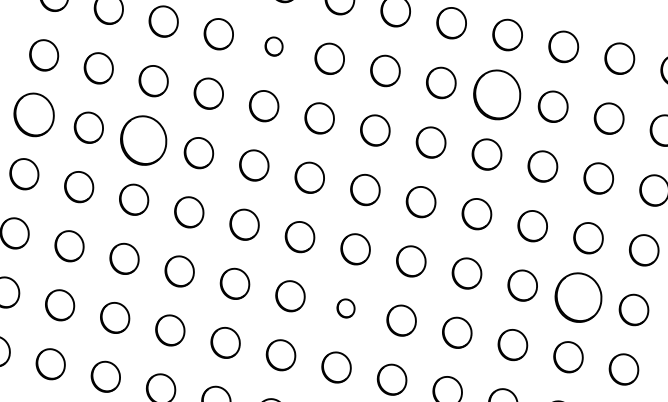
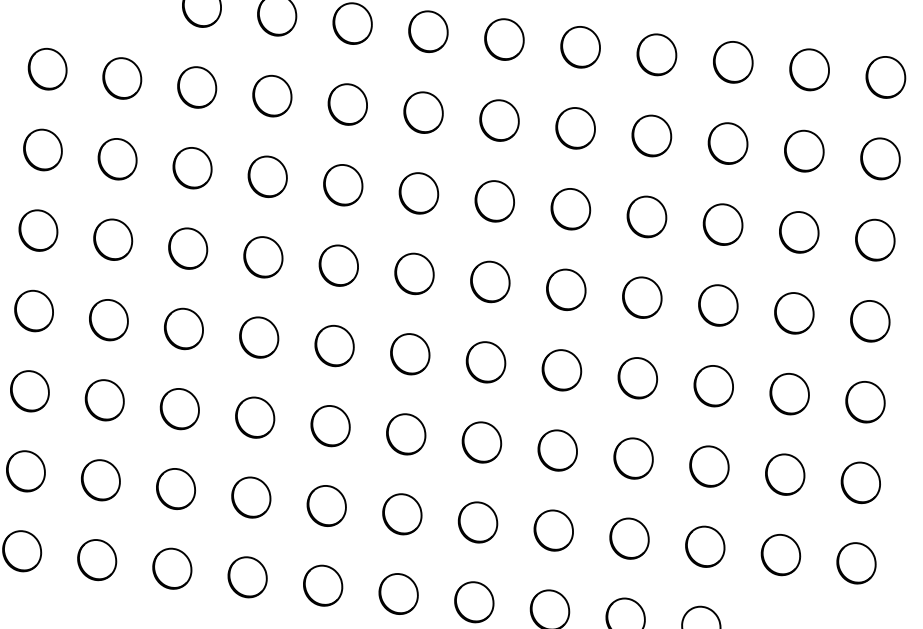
part: (273, 46) -> (347, 104), size x1.67
part: (497, 94) -> (651, 135), size x0.62
part: (34, 114) -> (38, 230), size x0.71
part: (144, 140) -> (188, 248), size x0.62
part: (578, 298) -> (789, 394), size x0.62
part: (345, 308) -> (481, 442), size x1.67

